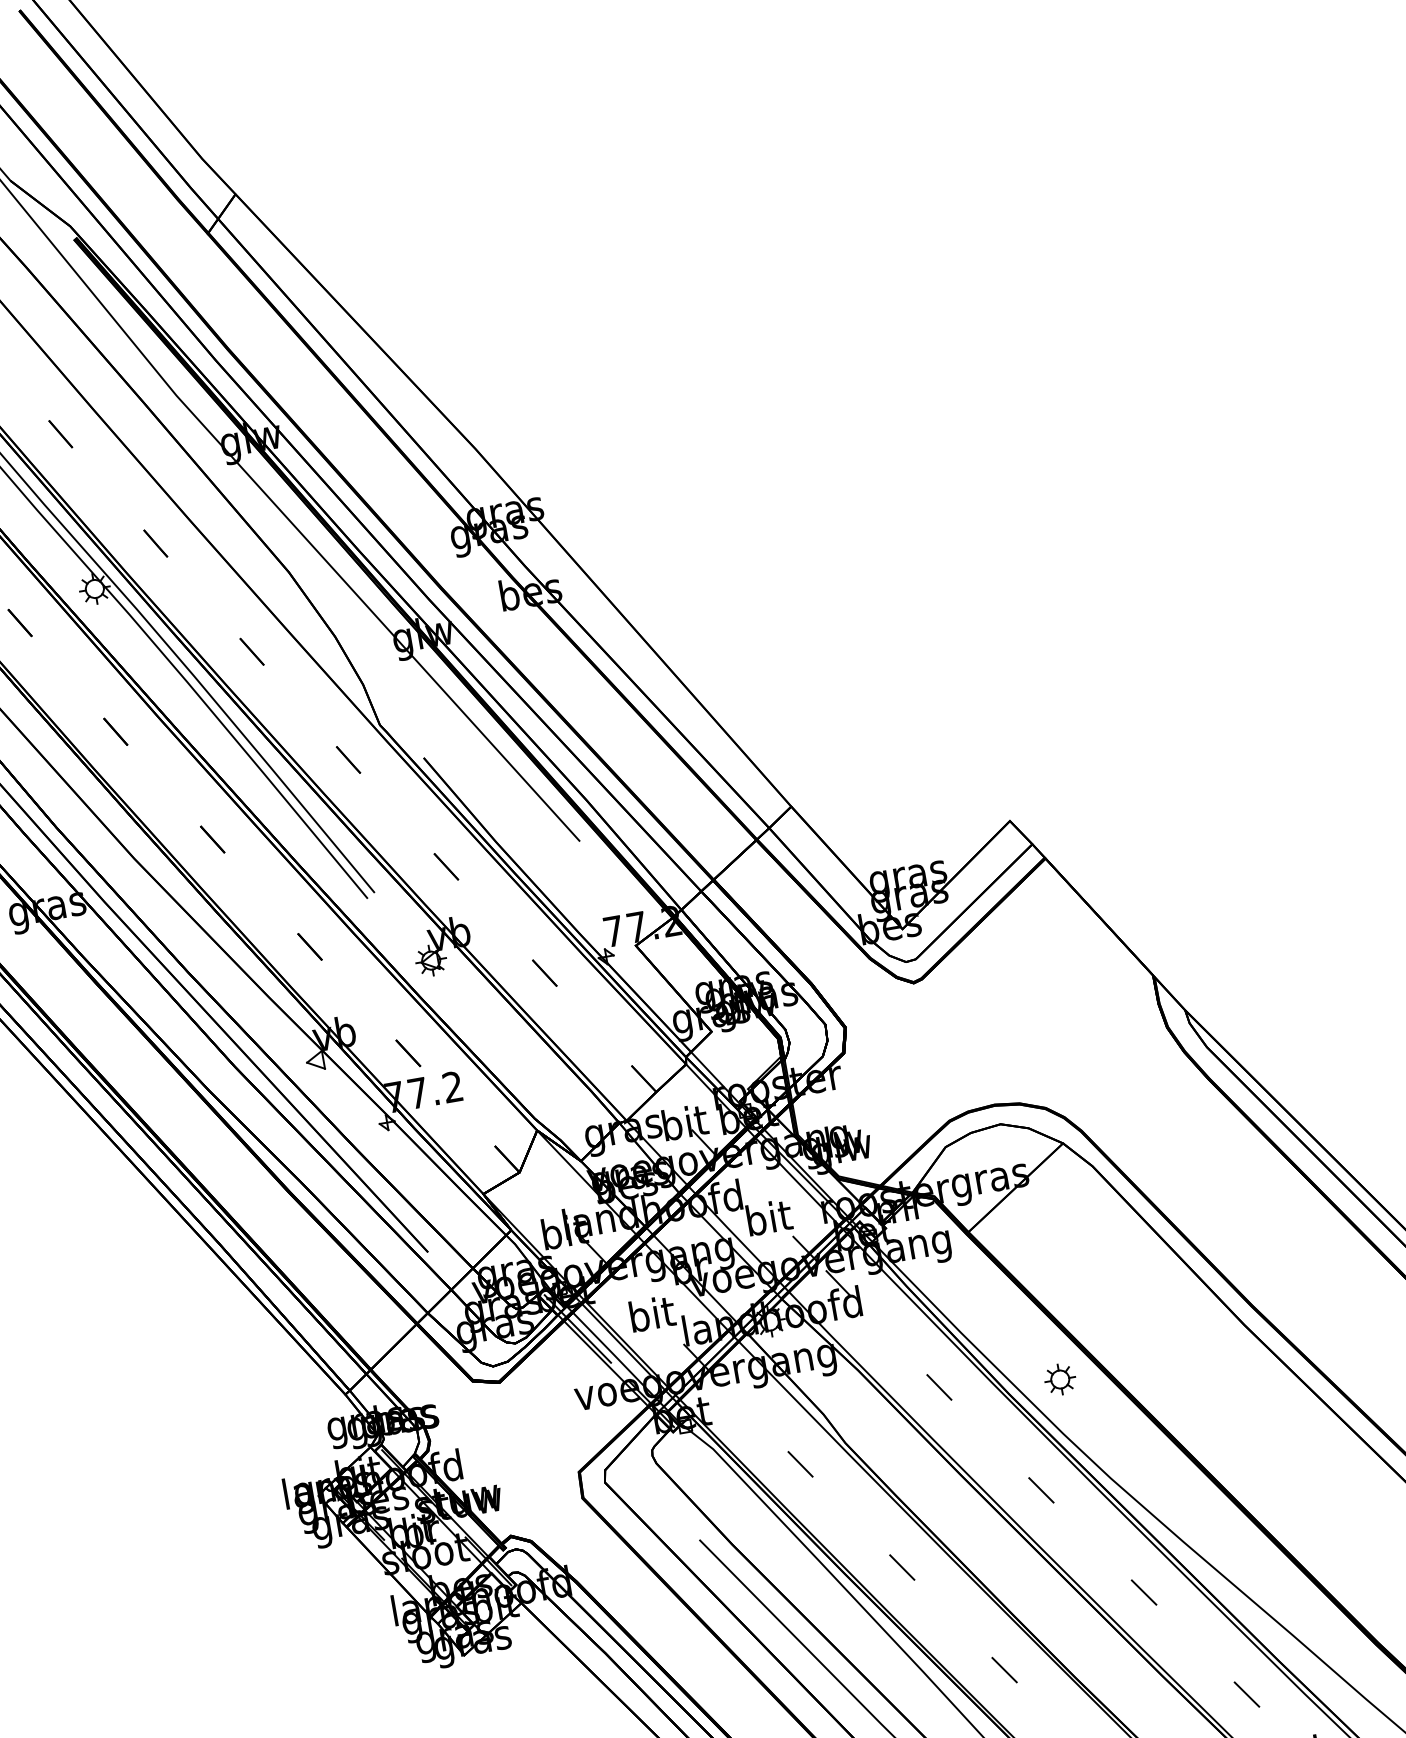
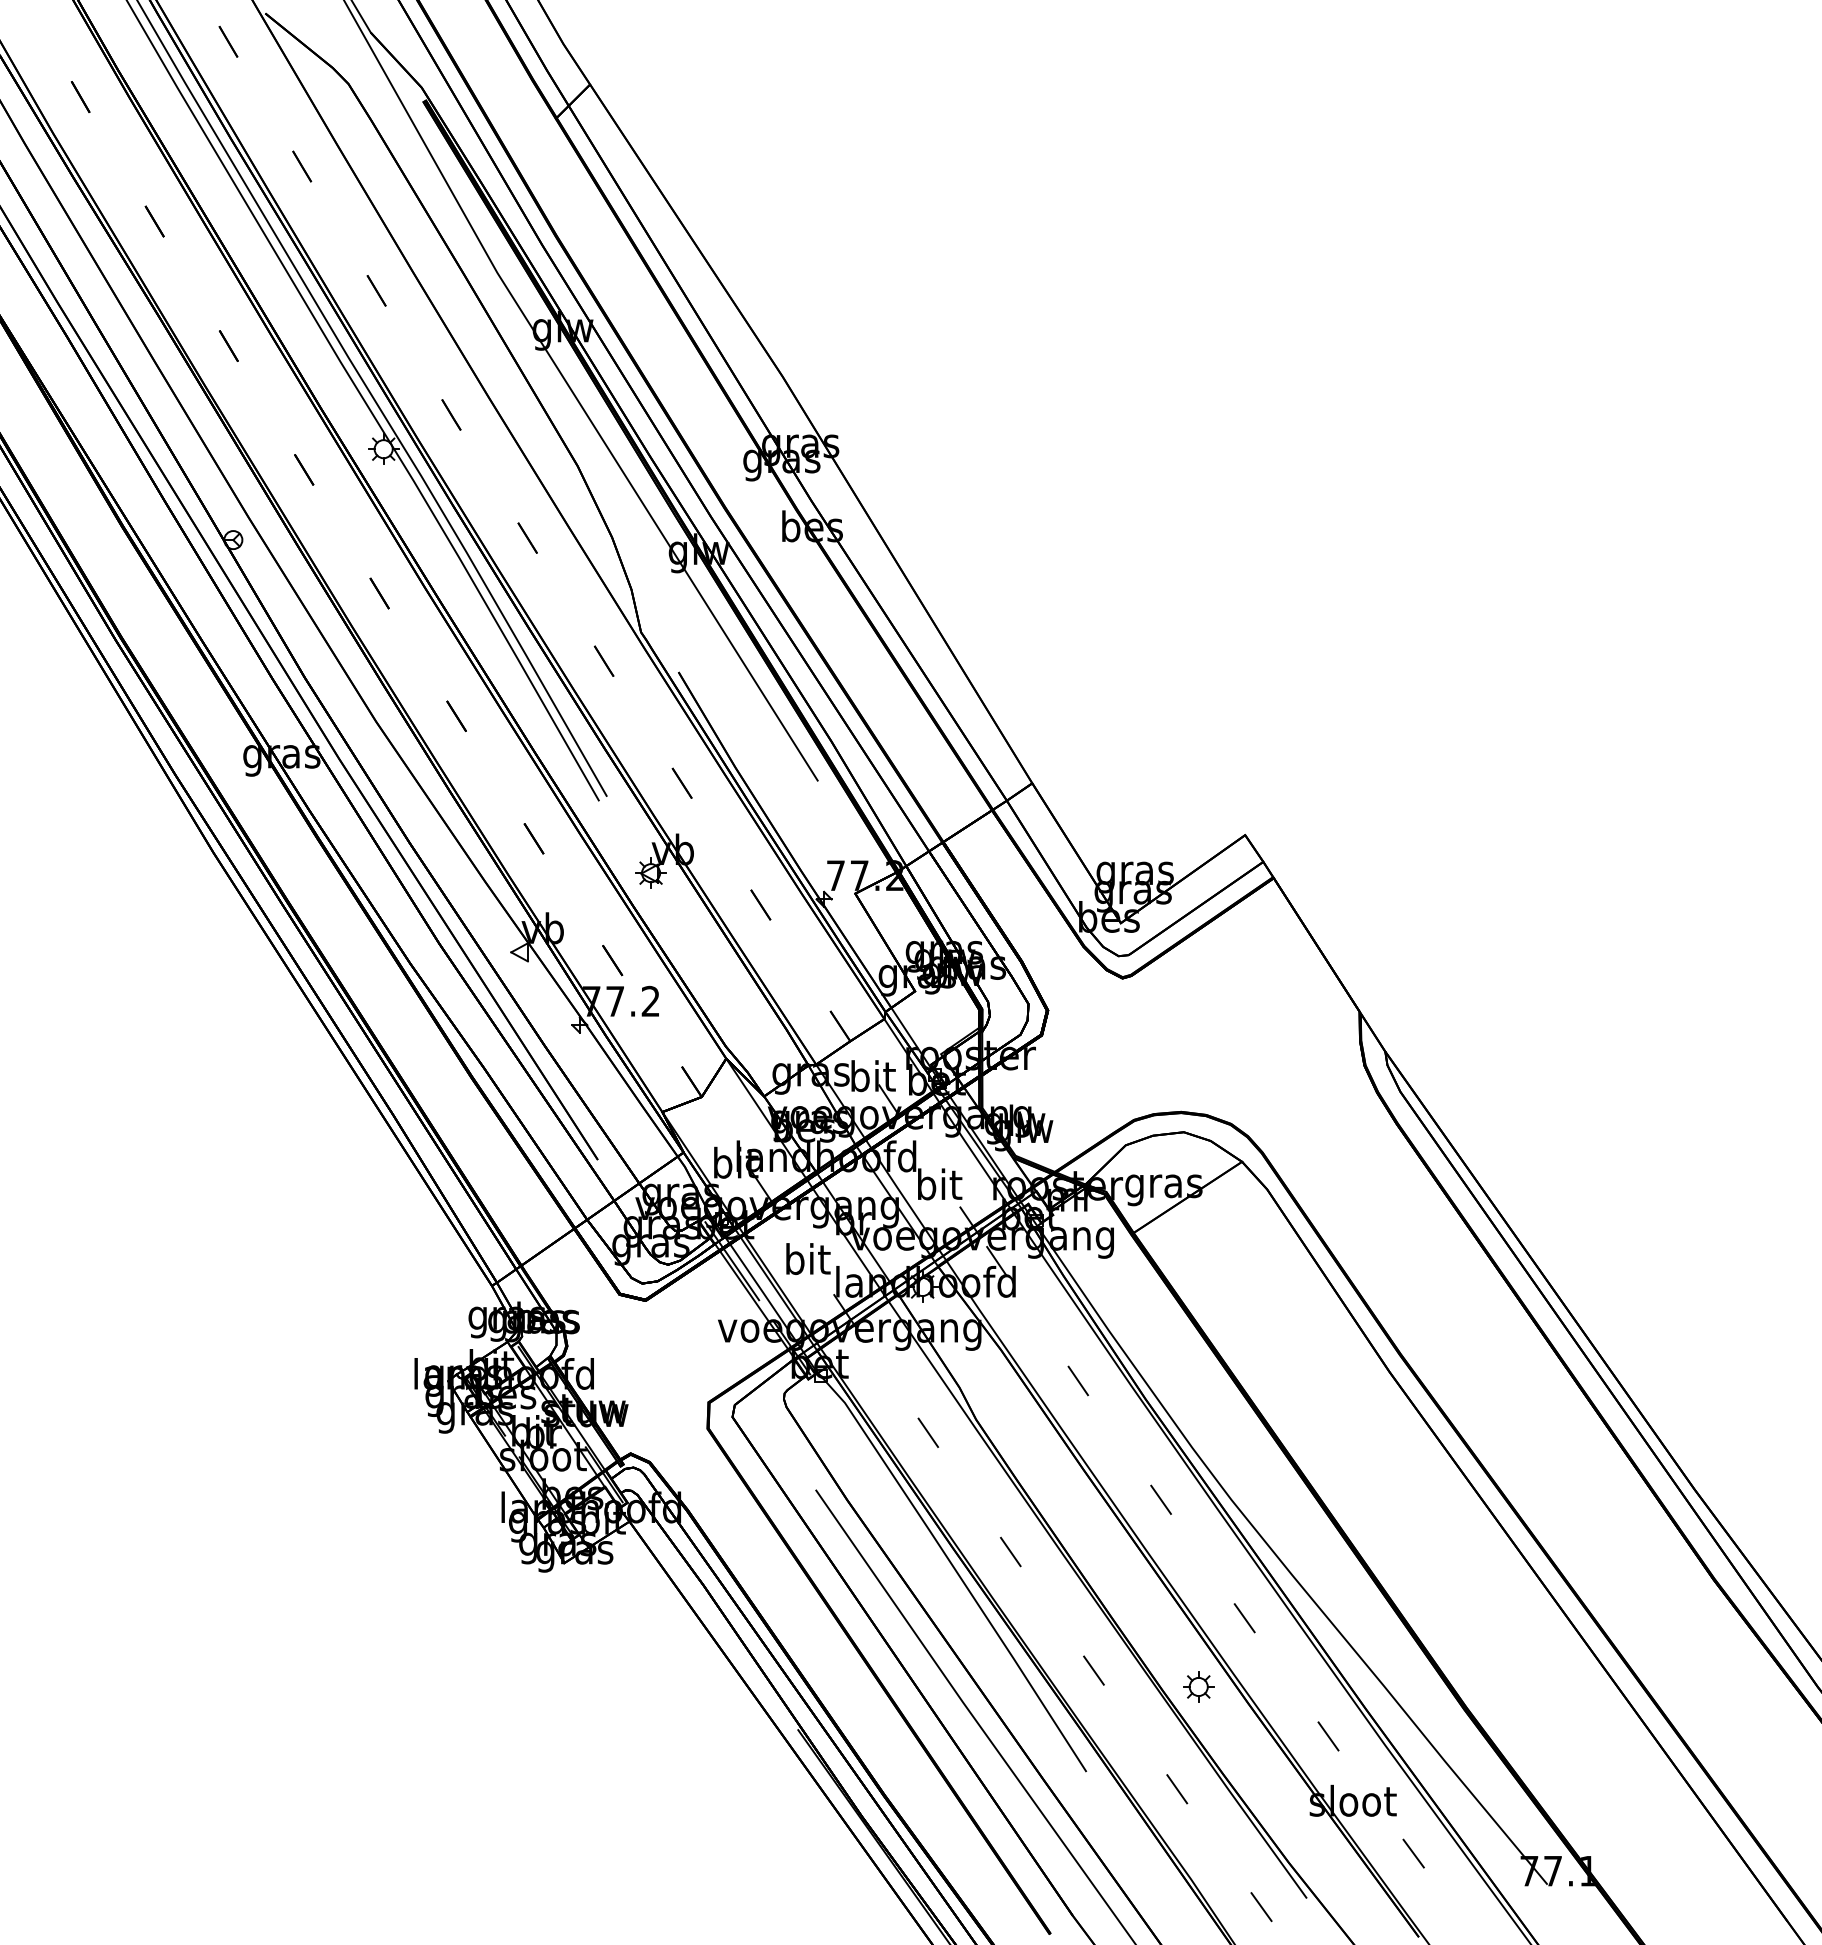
part: (1059, 1379) -> (1198, 1686), moved

